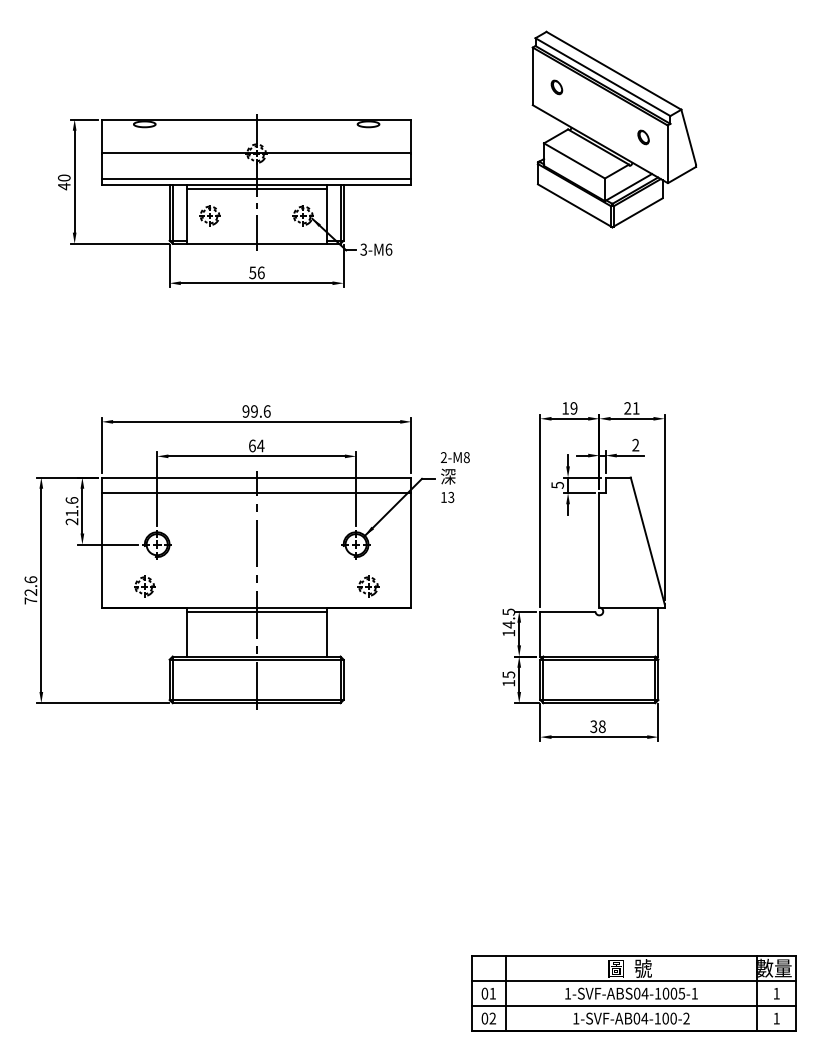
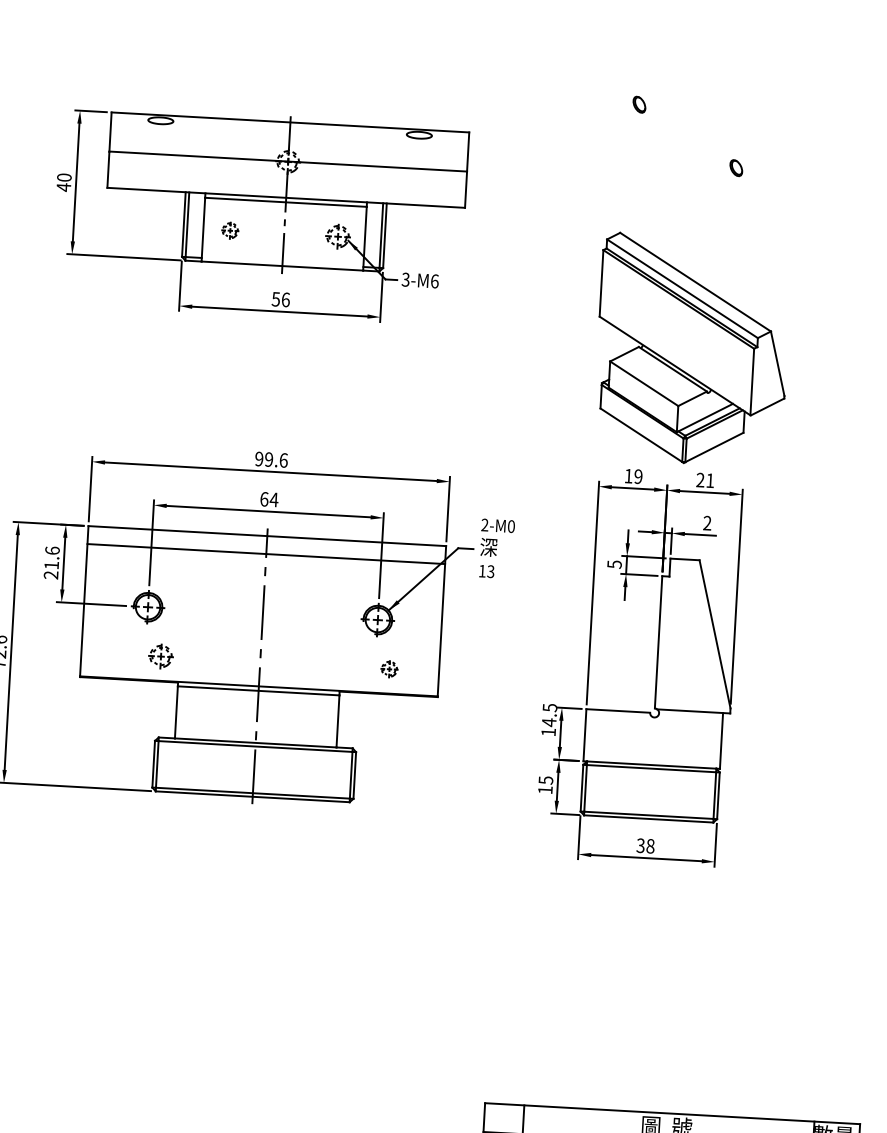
part: (614, 129) -> (692, 350), moved
line: (256, 178) -> (286, 190), removed
part: (209, 215) -> (229, 230), size x0.7
text: (466, 457) -> (511, 526), 2-M8 -> 2-M0
part: (144, 586) -> (160, 656), moved
part: (368, 586) -> (389, 669), size x0.7

